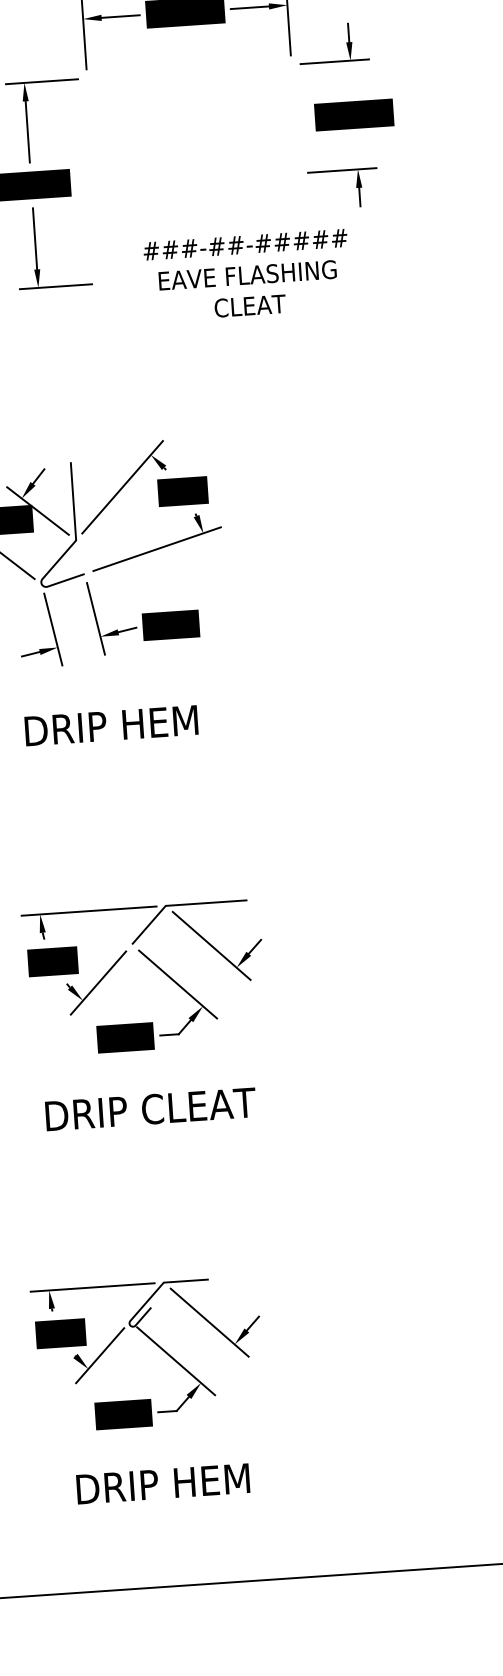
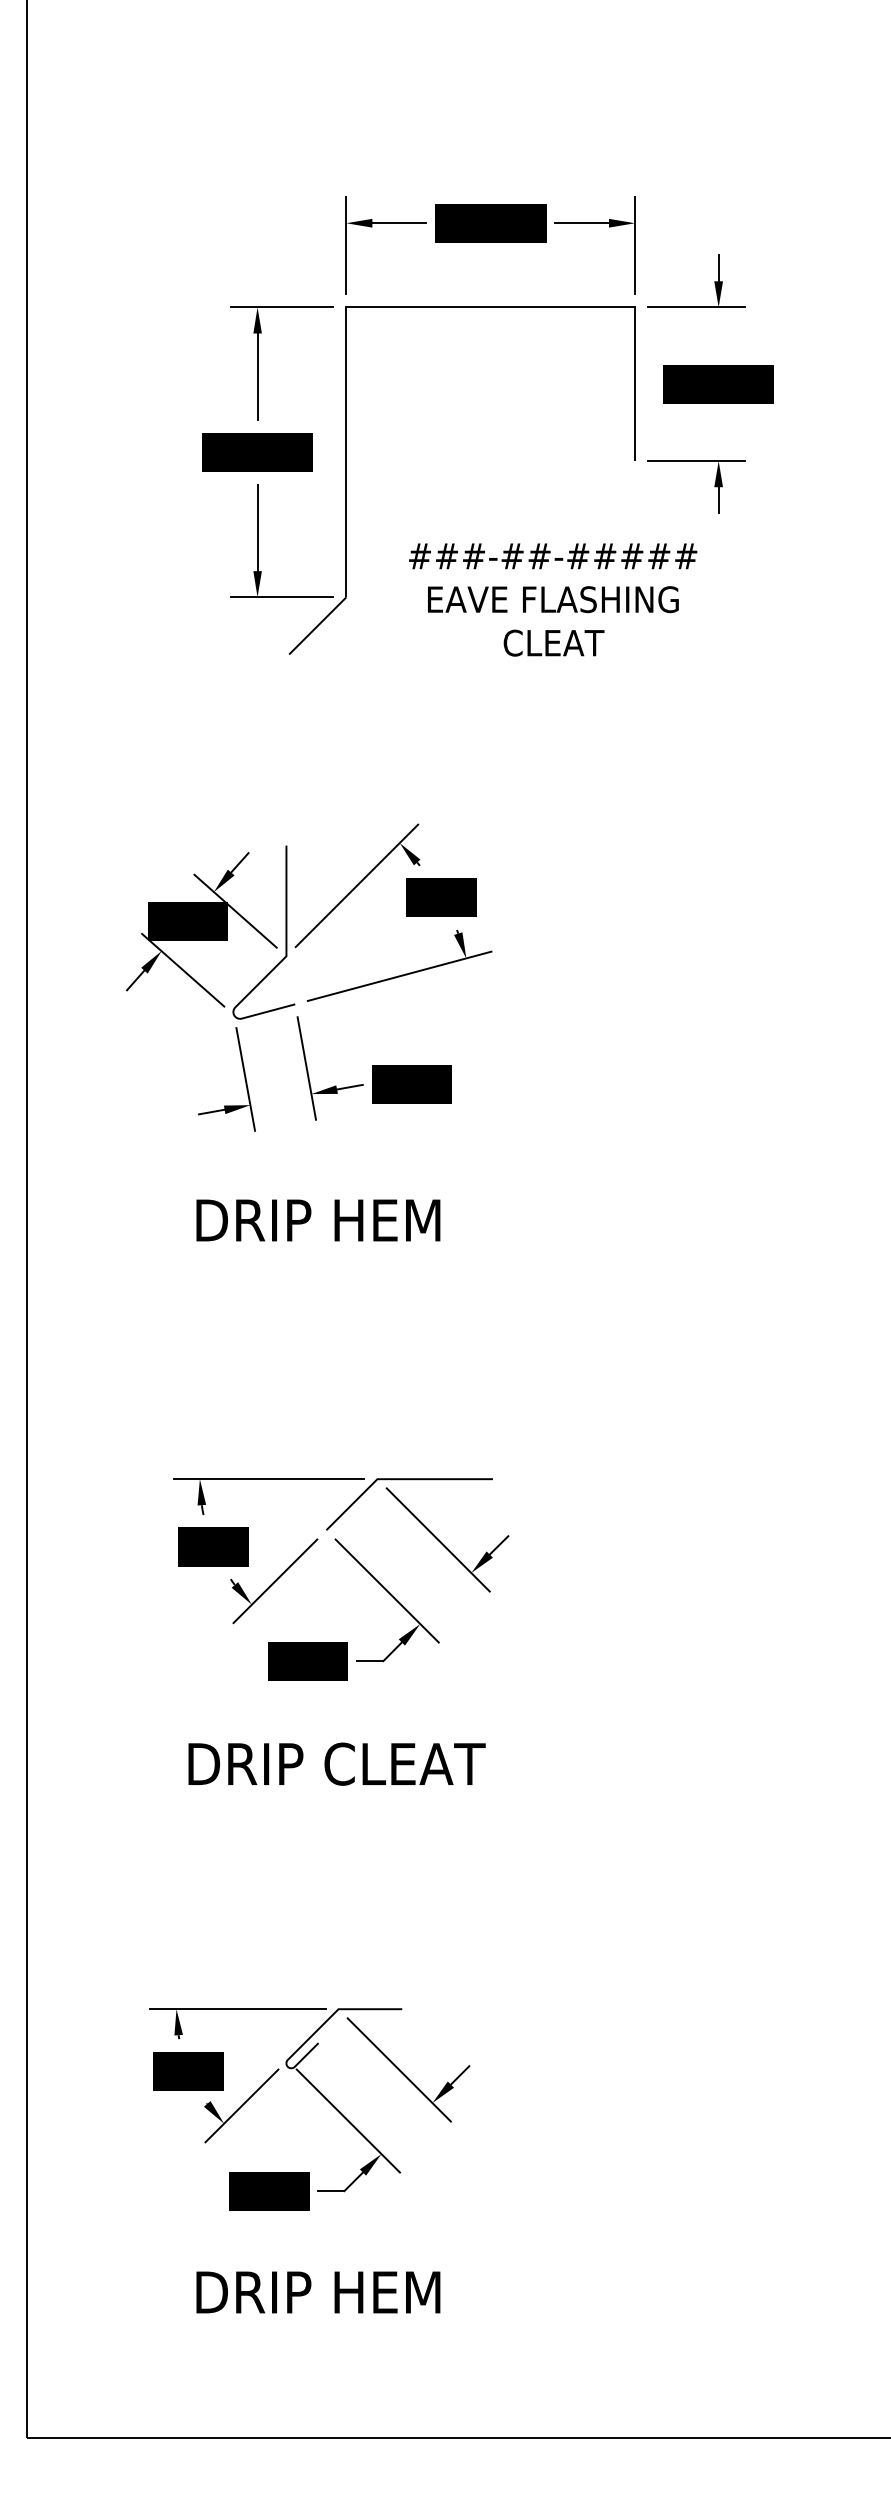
part: (95, 201) -> (346, 480), added

